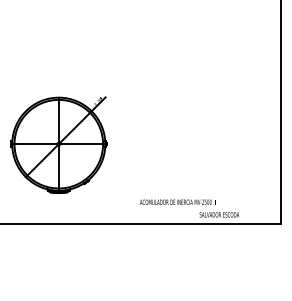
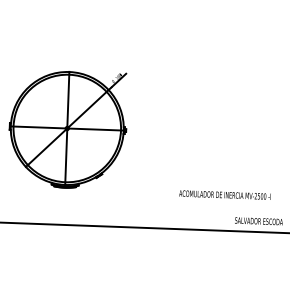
text: (177, 201) -> (224, 194), moved

